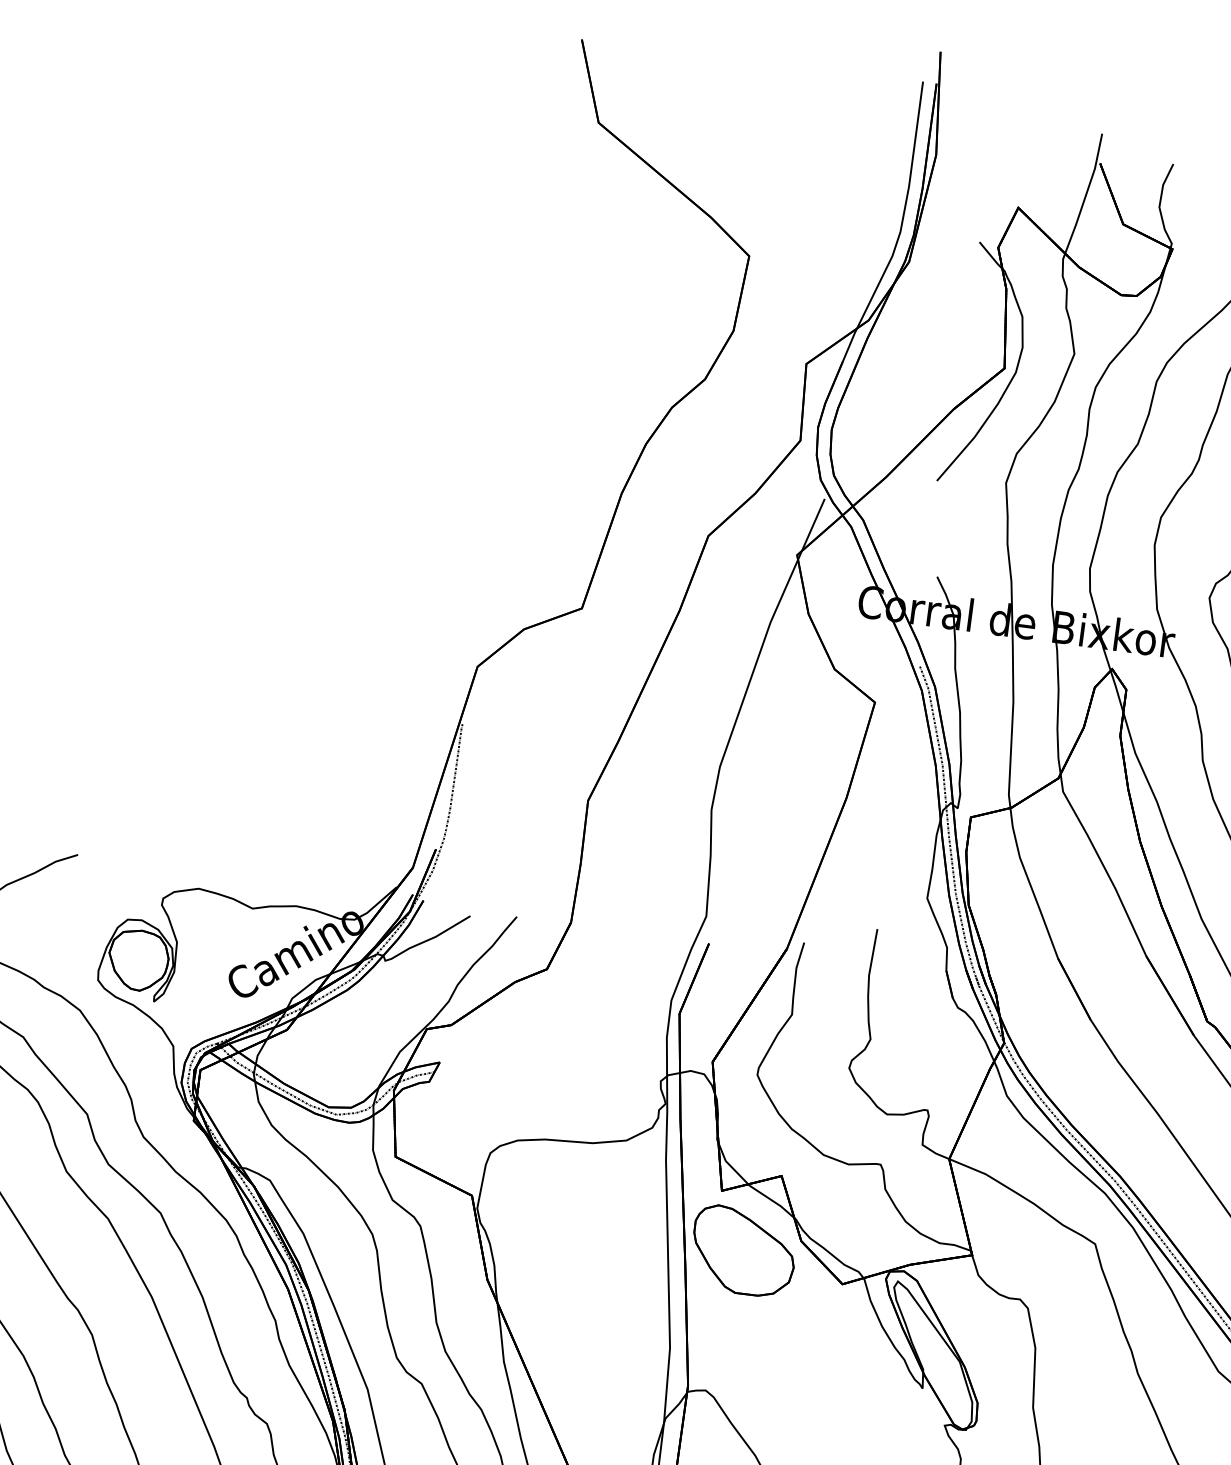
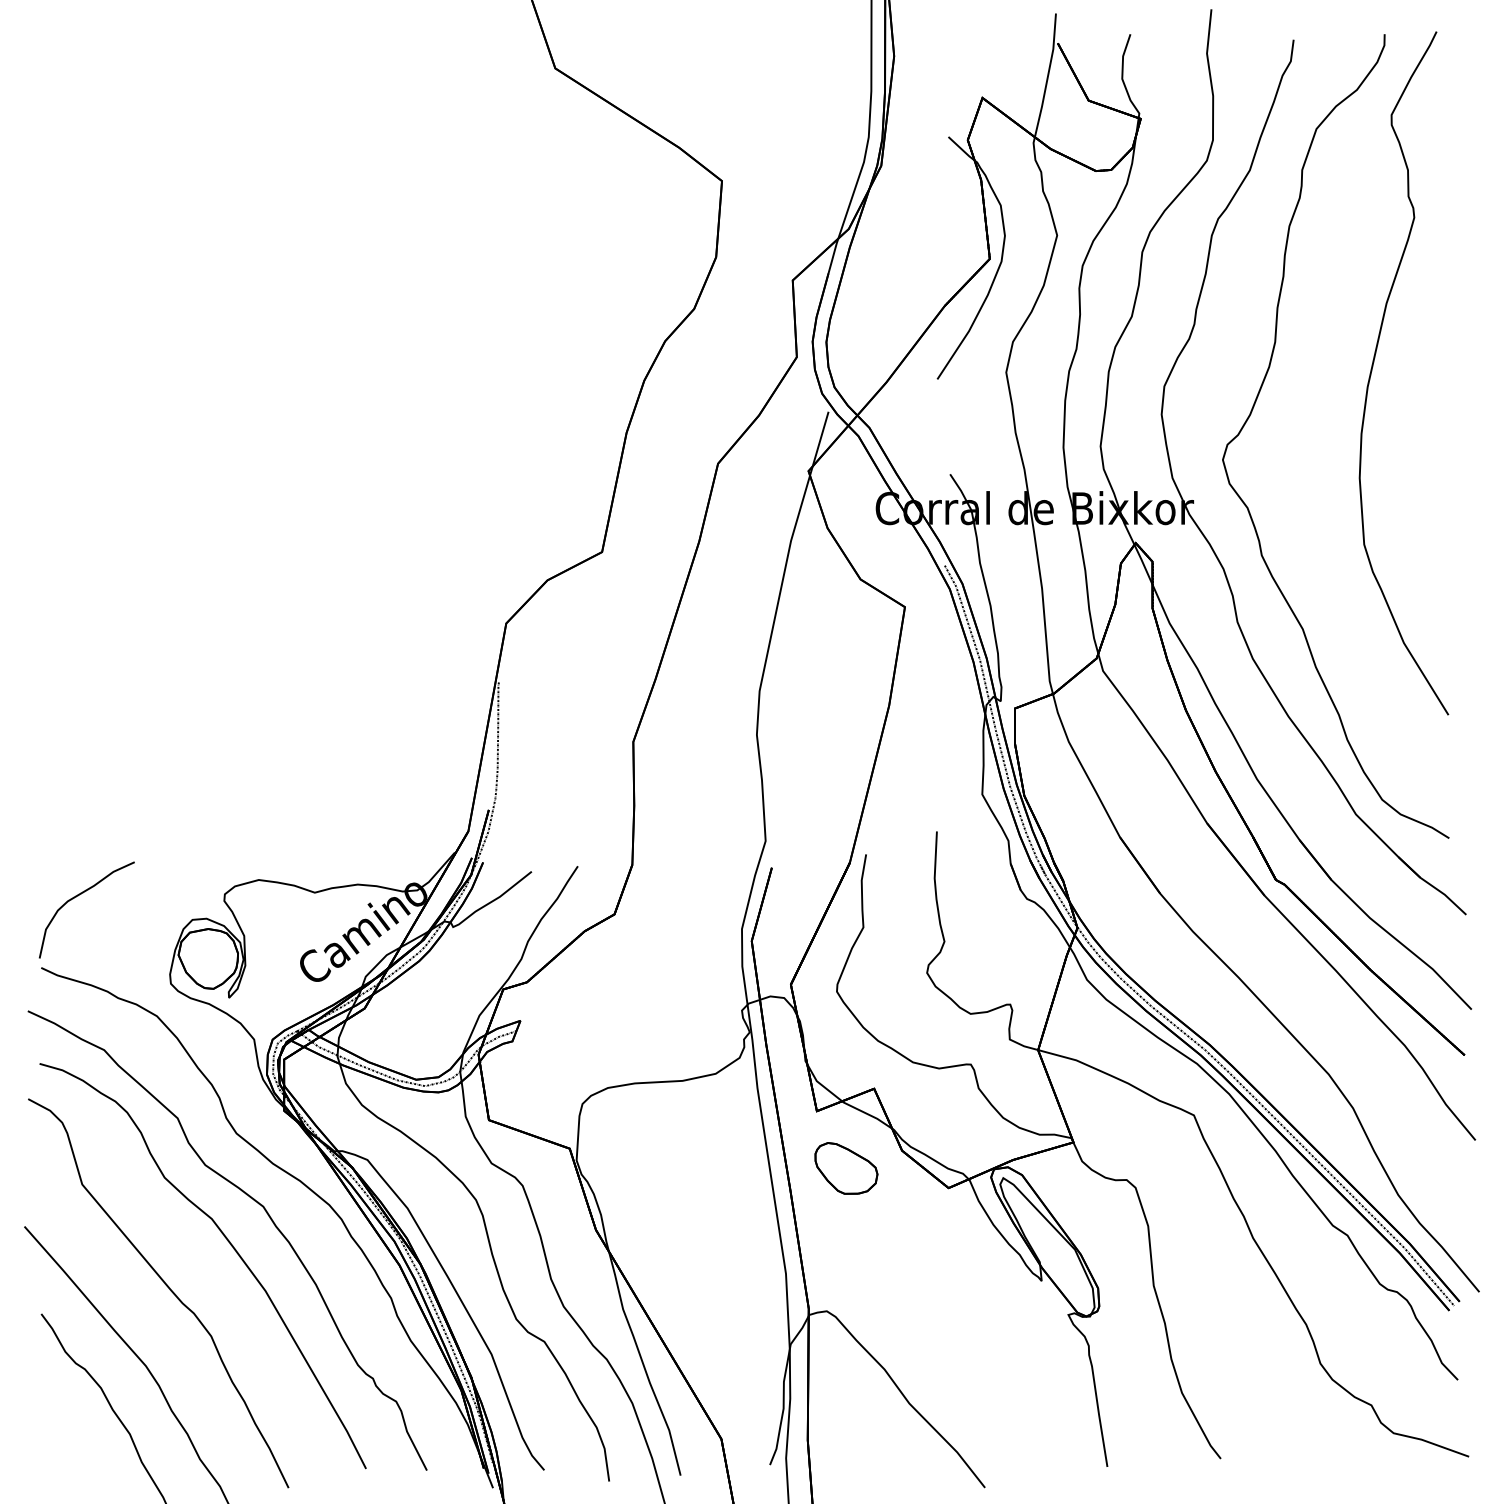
part: (743, 1251) -> (846, 1168), size x0.6

